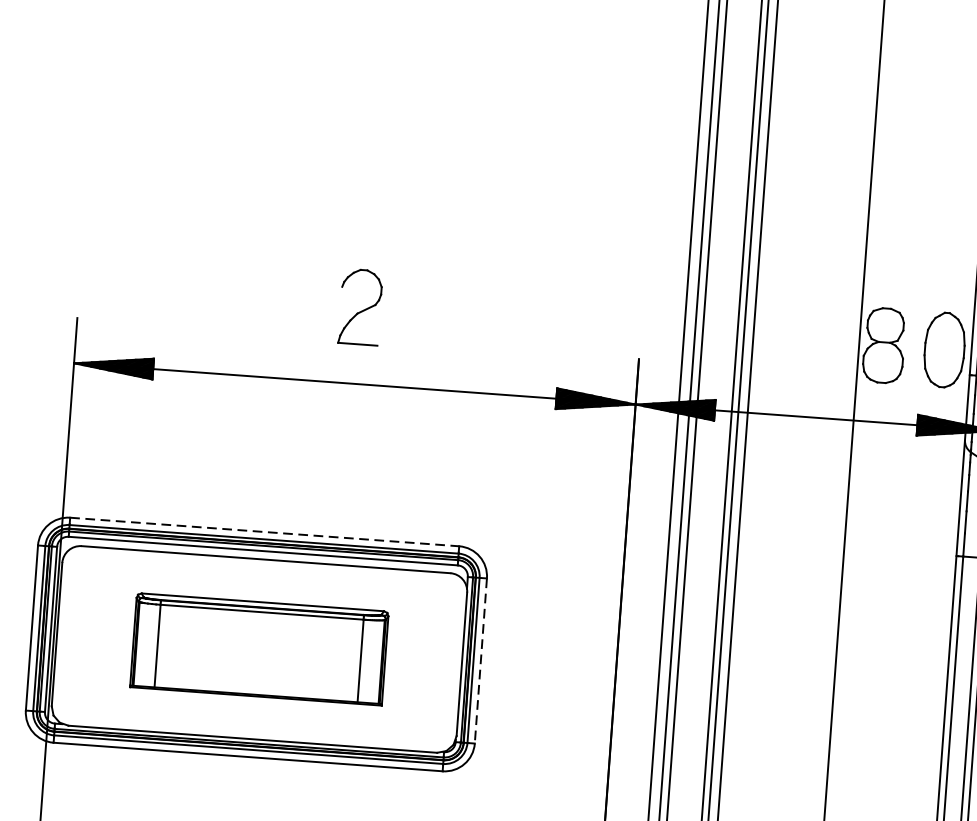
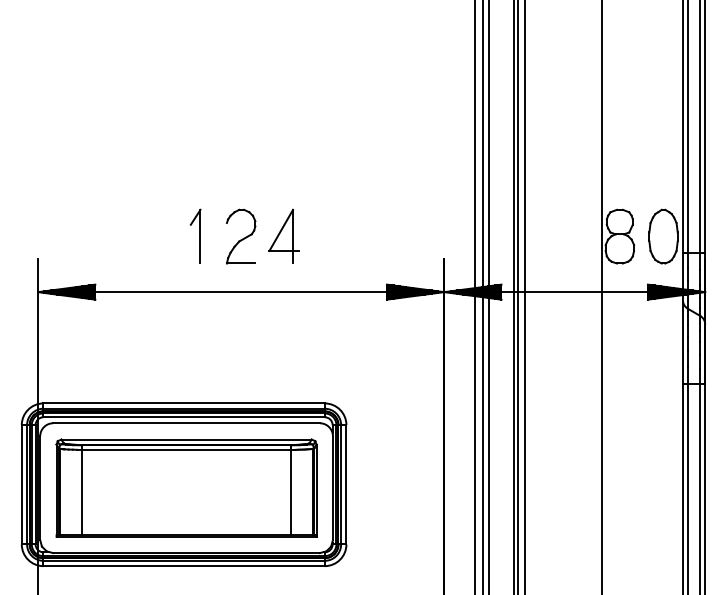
part: (297, 300) -> (195, 235), added
part: (419, 309) -> (283, 235), added
line: (265, 532) -> (184, 403), dashed -> solid
part: (259, 648) -> (186, 487), size x1.43
line: (481, 660) -> (346, 484), dashed -> solid

